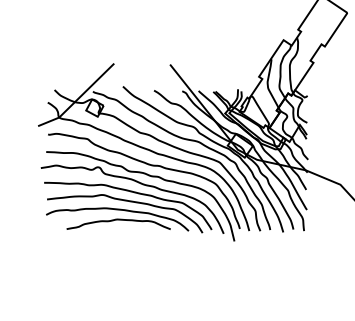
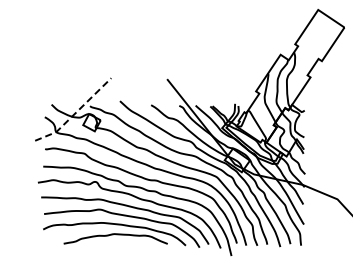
line: (78, 98) -> (75, 113), solid -> dashed

